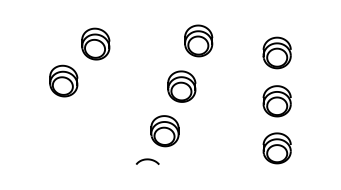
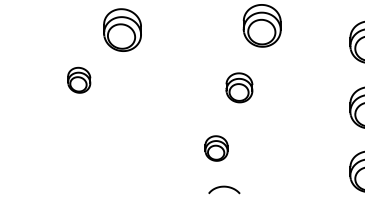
part: (63, 80) -> (78, 79), size x0.6
part: (181, 86) -> (238, 87), size x0.7
part: (164, 131) -> (215, 148), size x0.6
curve: (147, 160) -> (224, 188), moved

